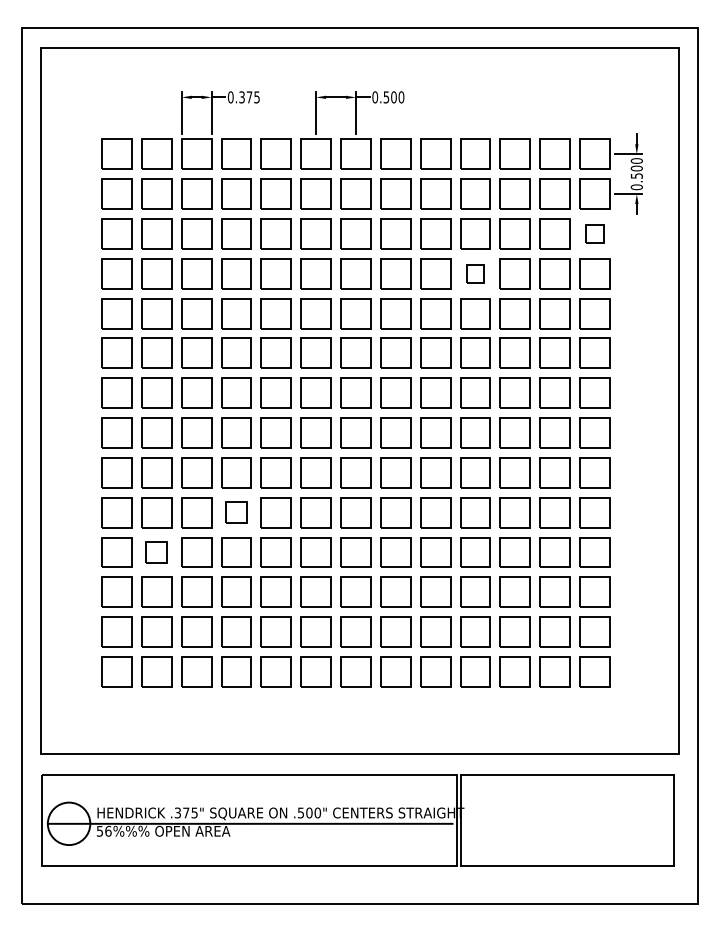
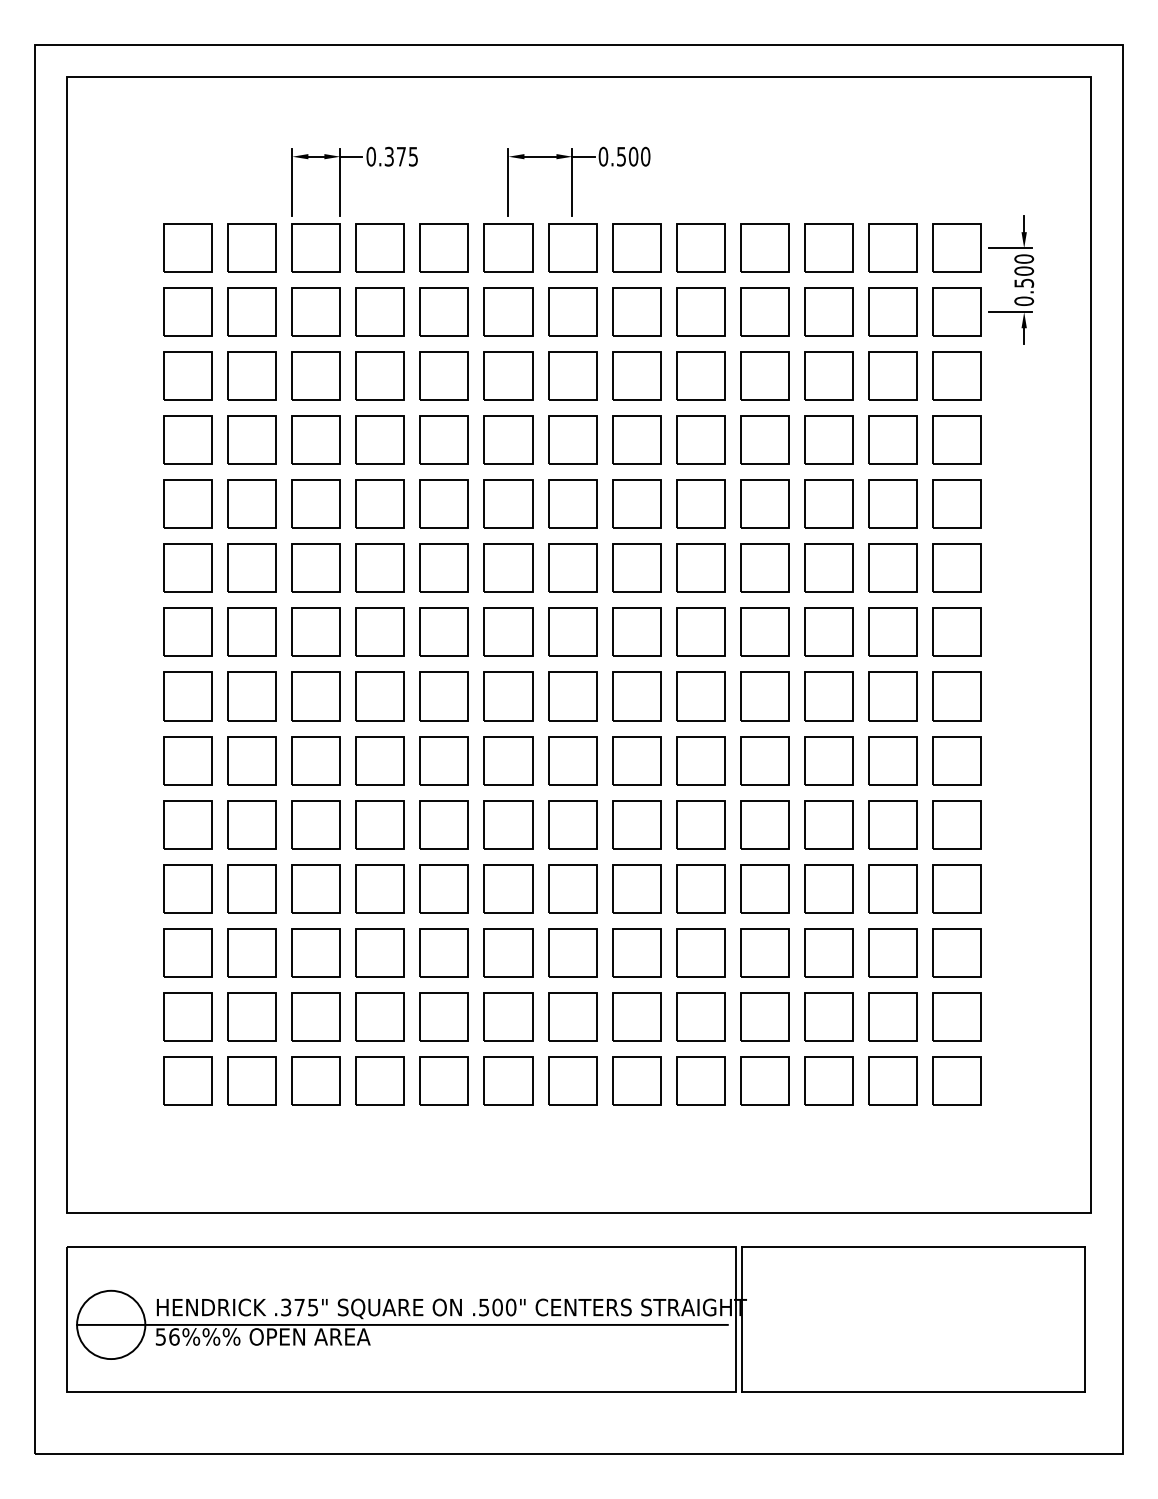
part: (594, 233) -> (956, 375), size x1.67
part: (475, 273) -> (764, 439), size x1.67
part: (236, 512) -> (380, 824), size x1.43
part: (156, 552) -> (251, 888), size x1.43

